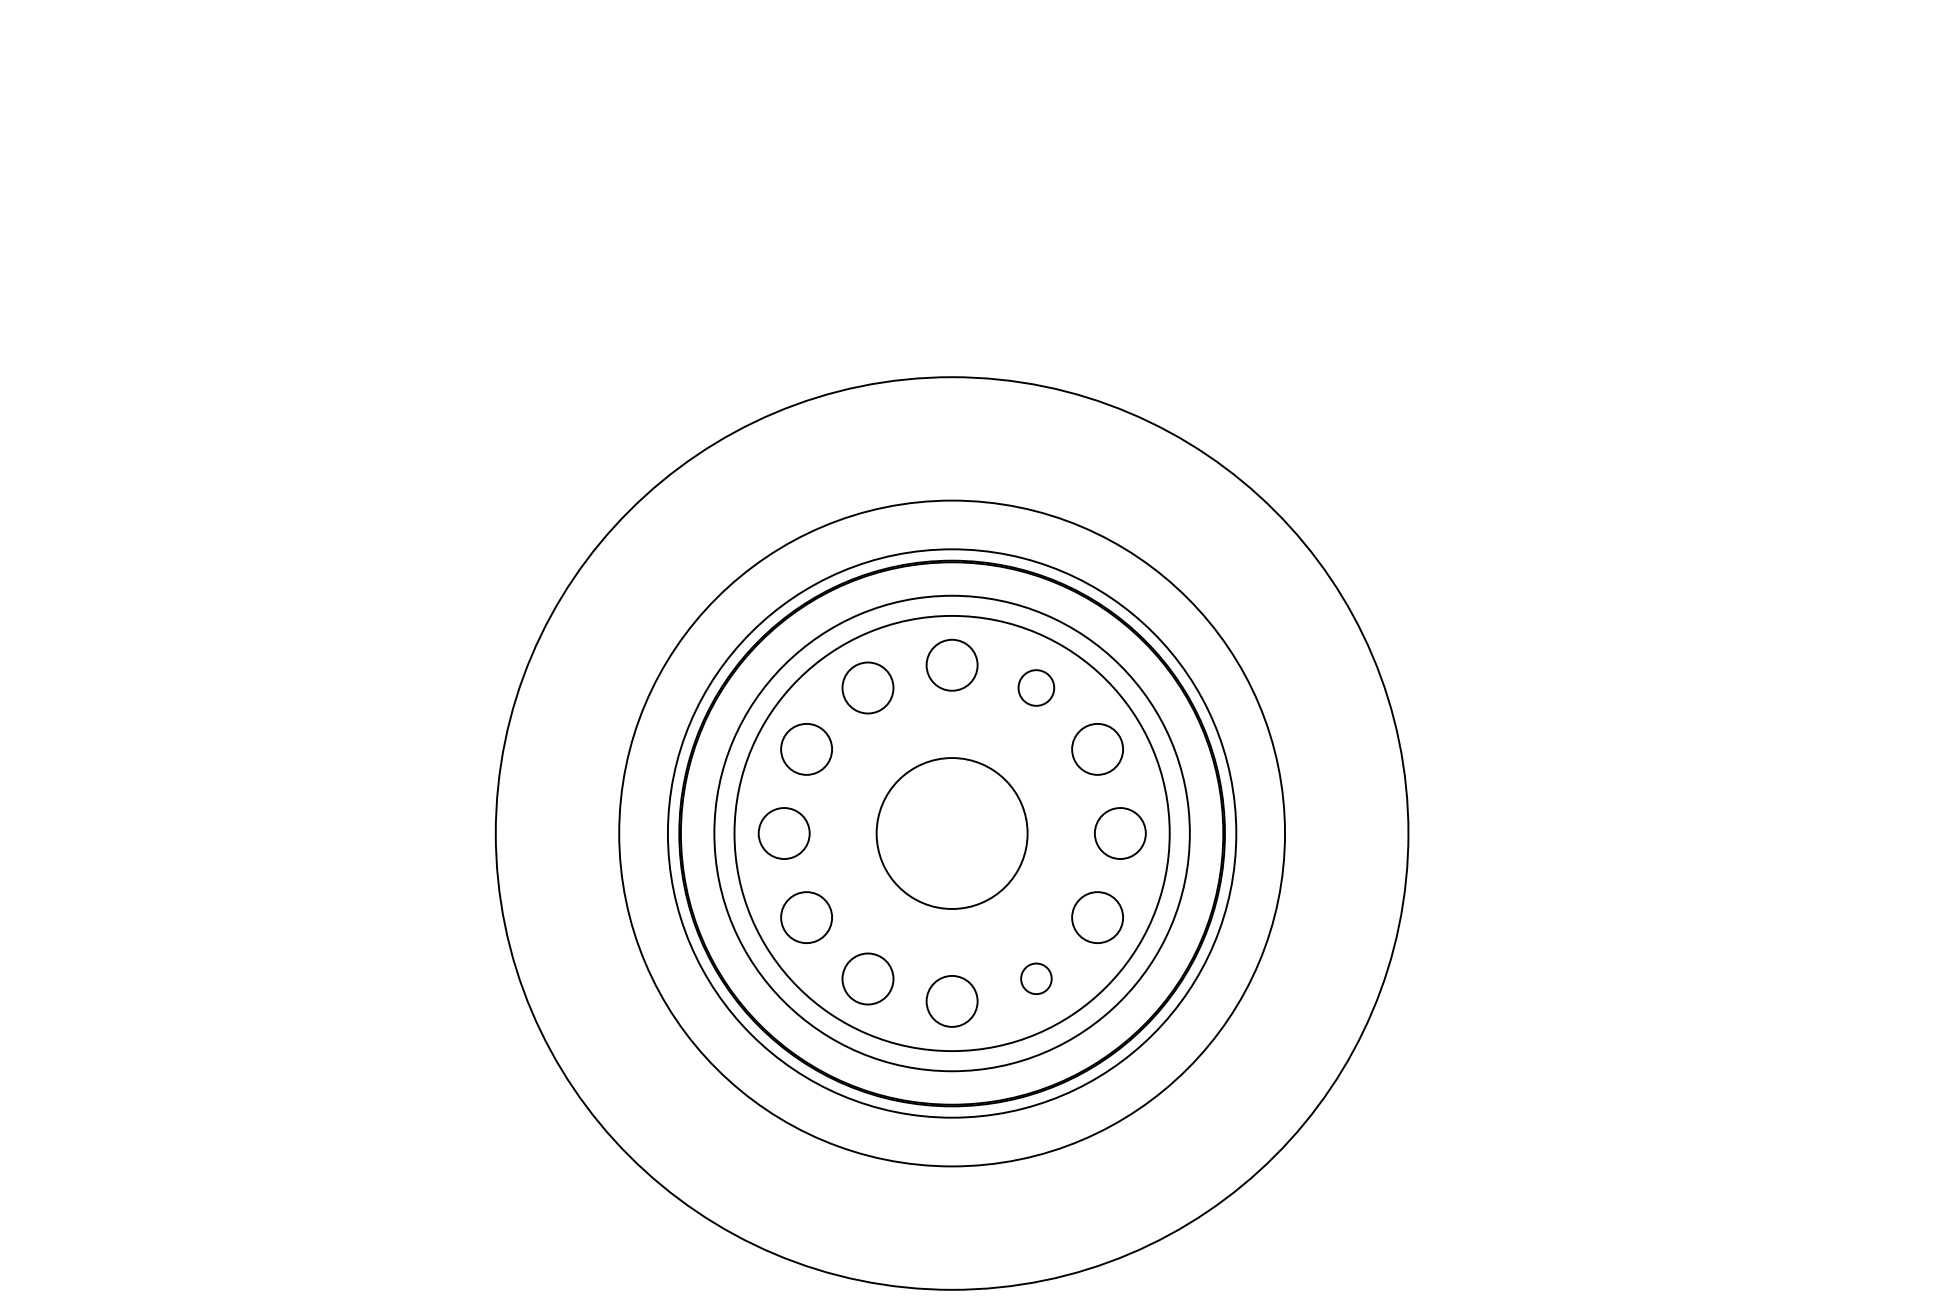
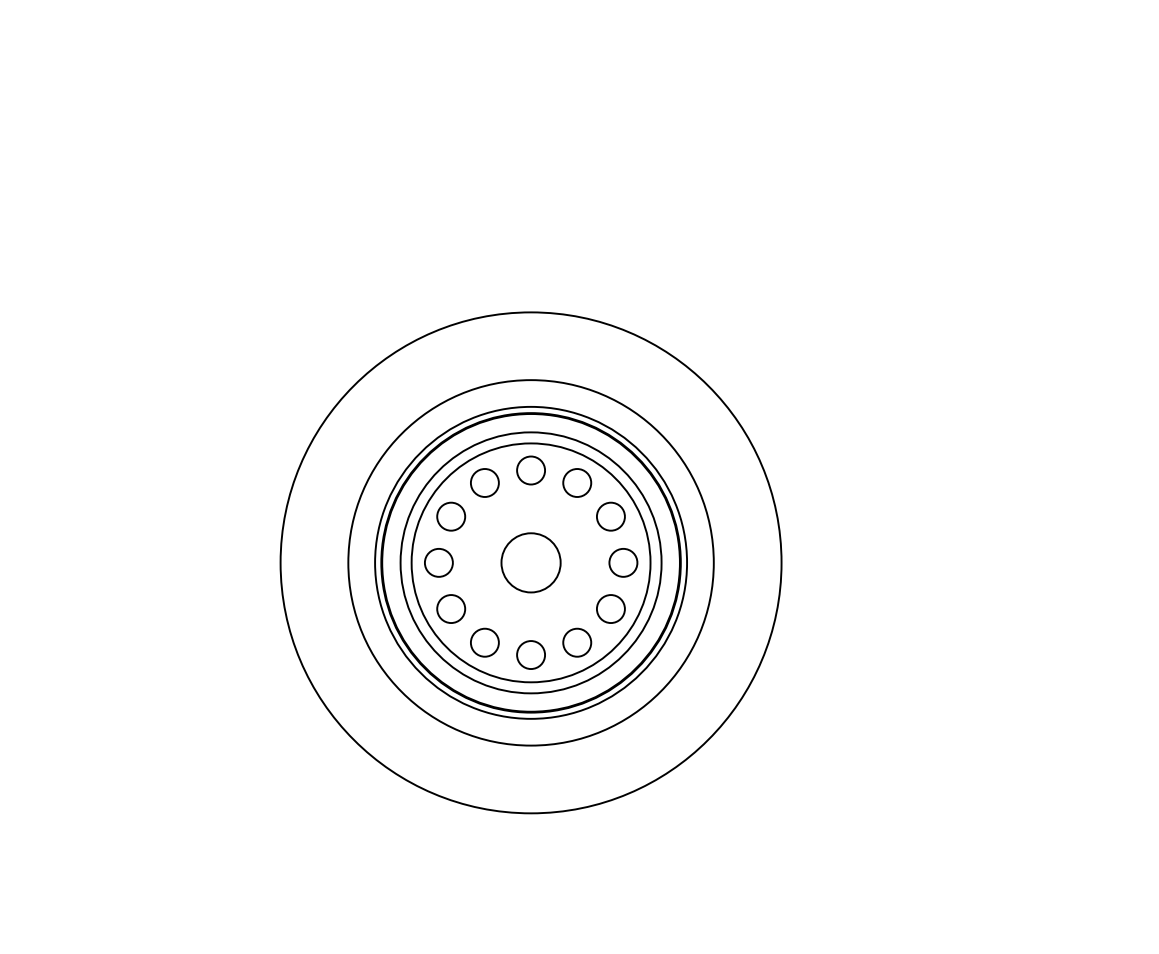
circle: (1036, 687) -> (577, 482), size x1.43
circle: (951, 832) -> (530, 562), size x0.71
circle: (1036, 978) -> (577, 642), size x1.67

